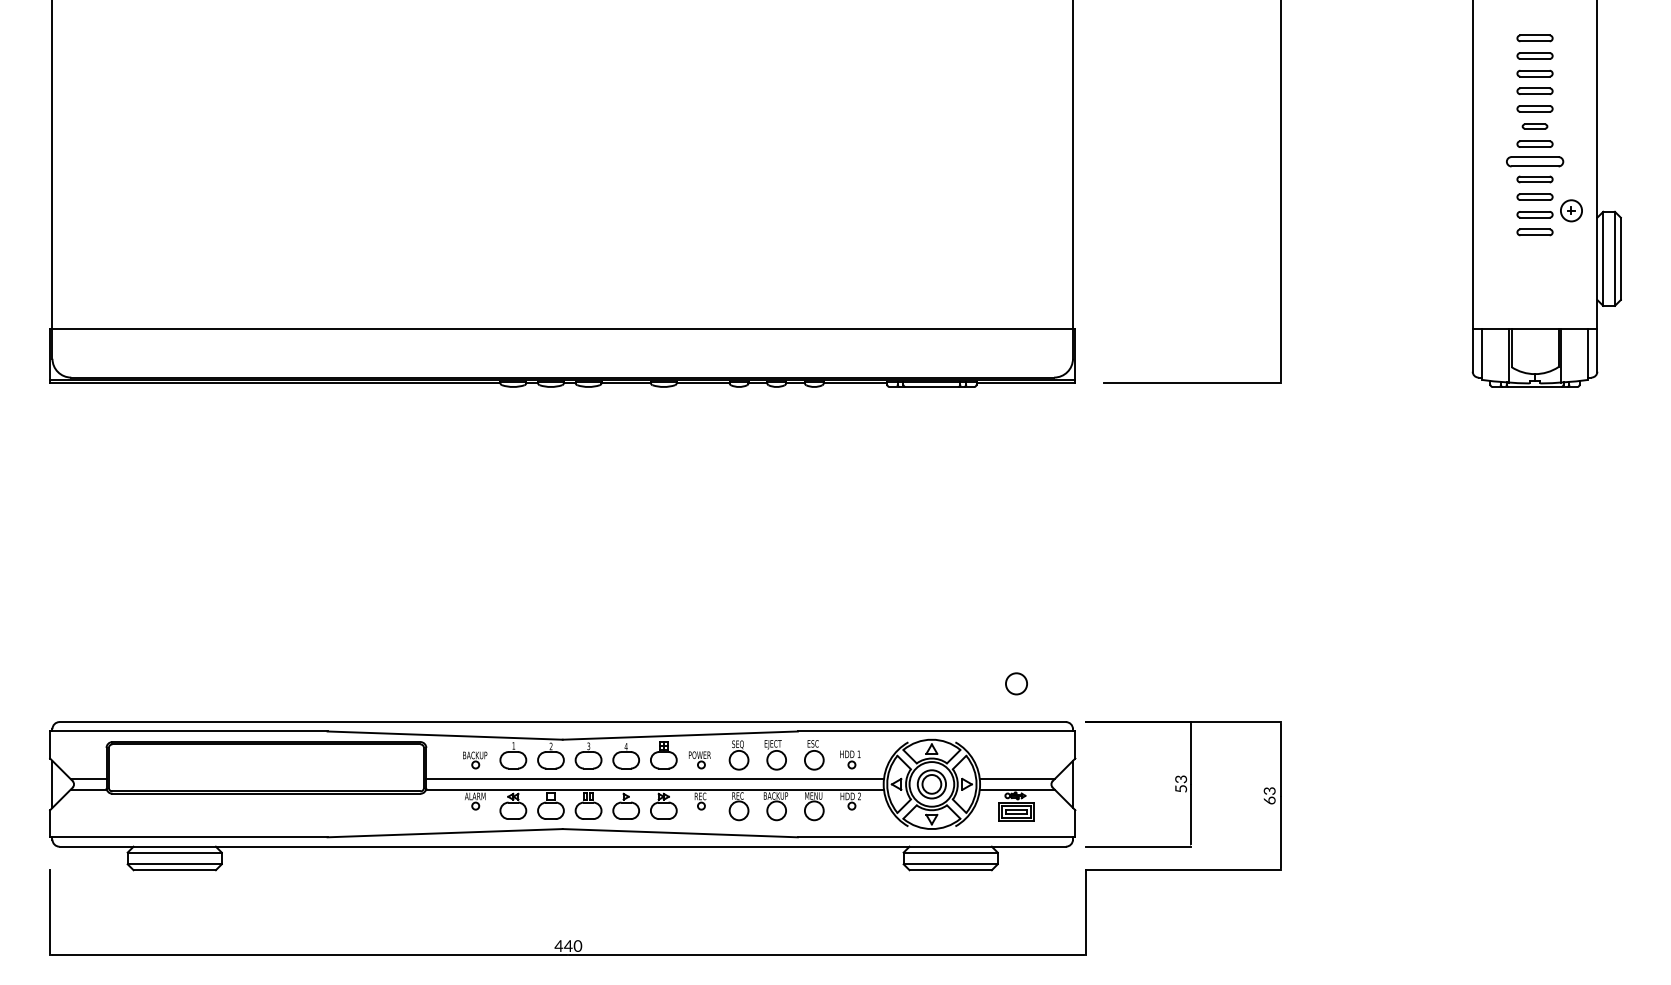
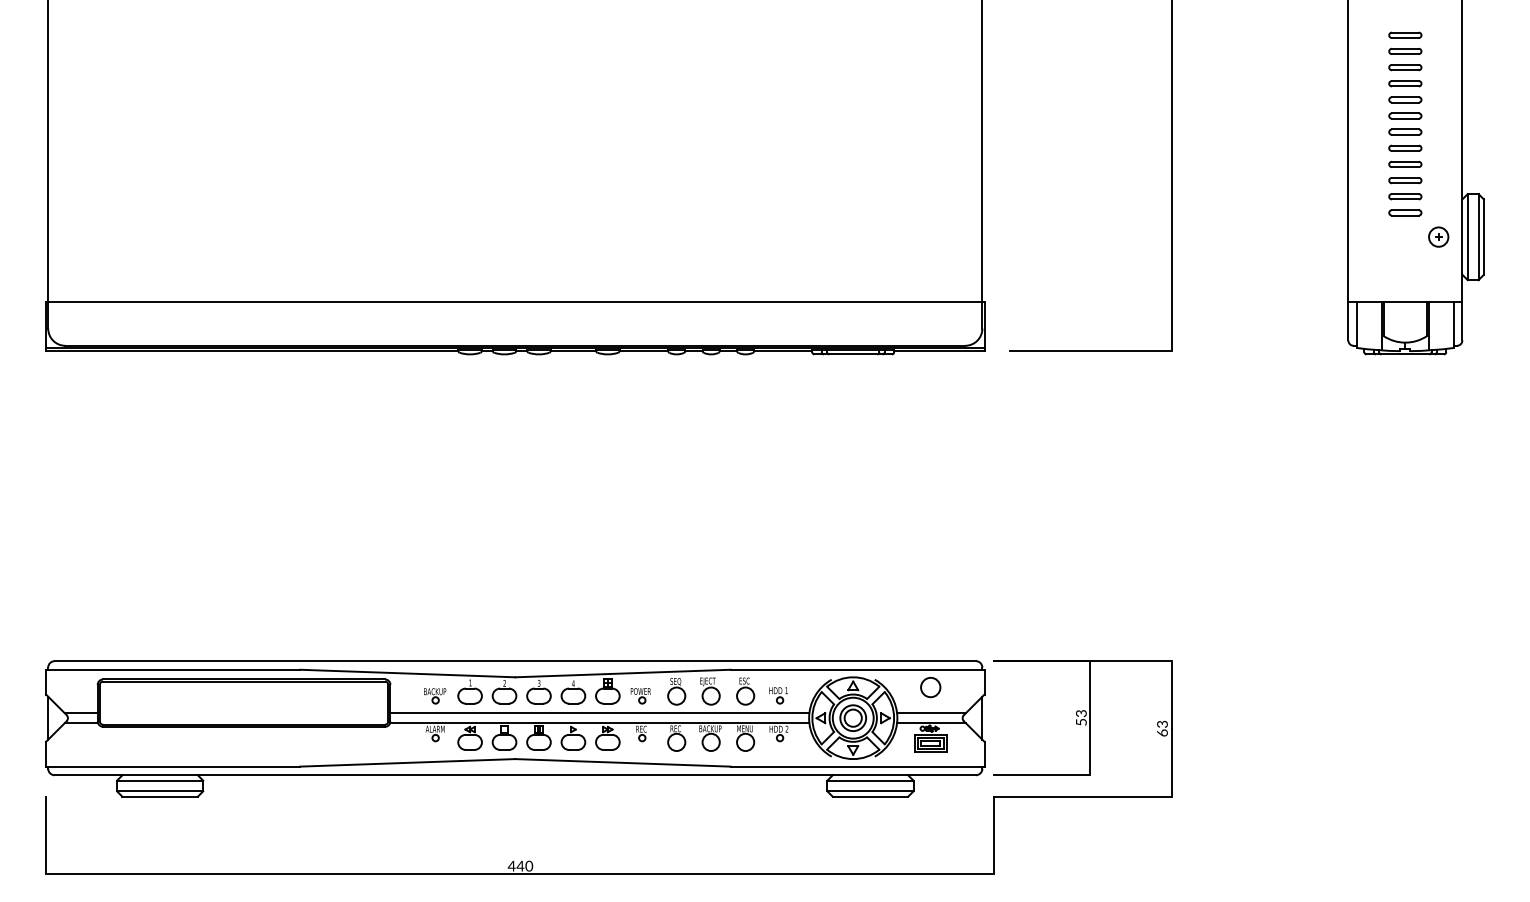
part: (1534, 126) -> (1404, 115), size x1.43
part: (1534, 161) -> (1404, 148), size x0.62
part: (1571, 210) -> (1438, 236), moved
circle: (1016, 683) -> (930, 687), moved

